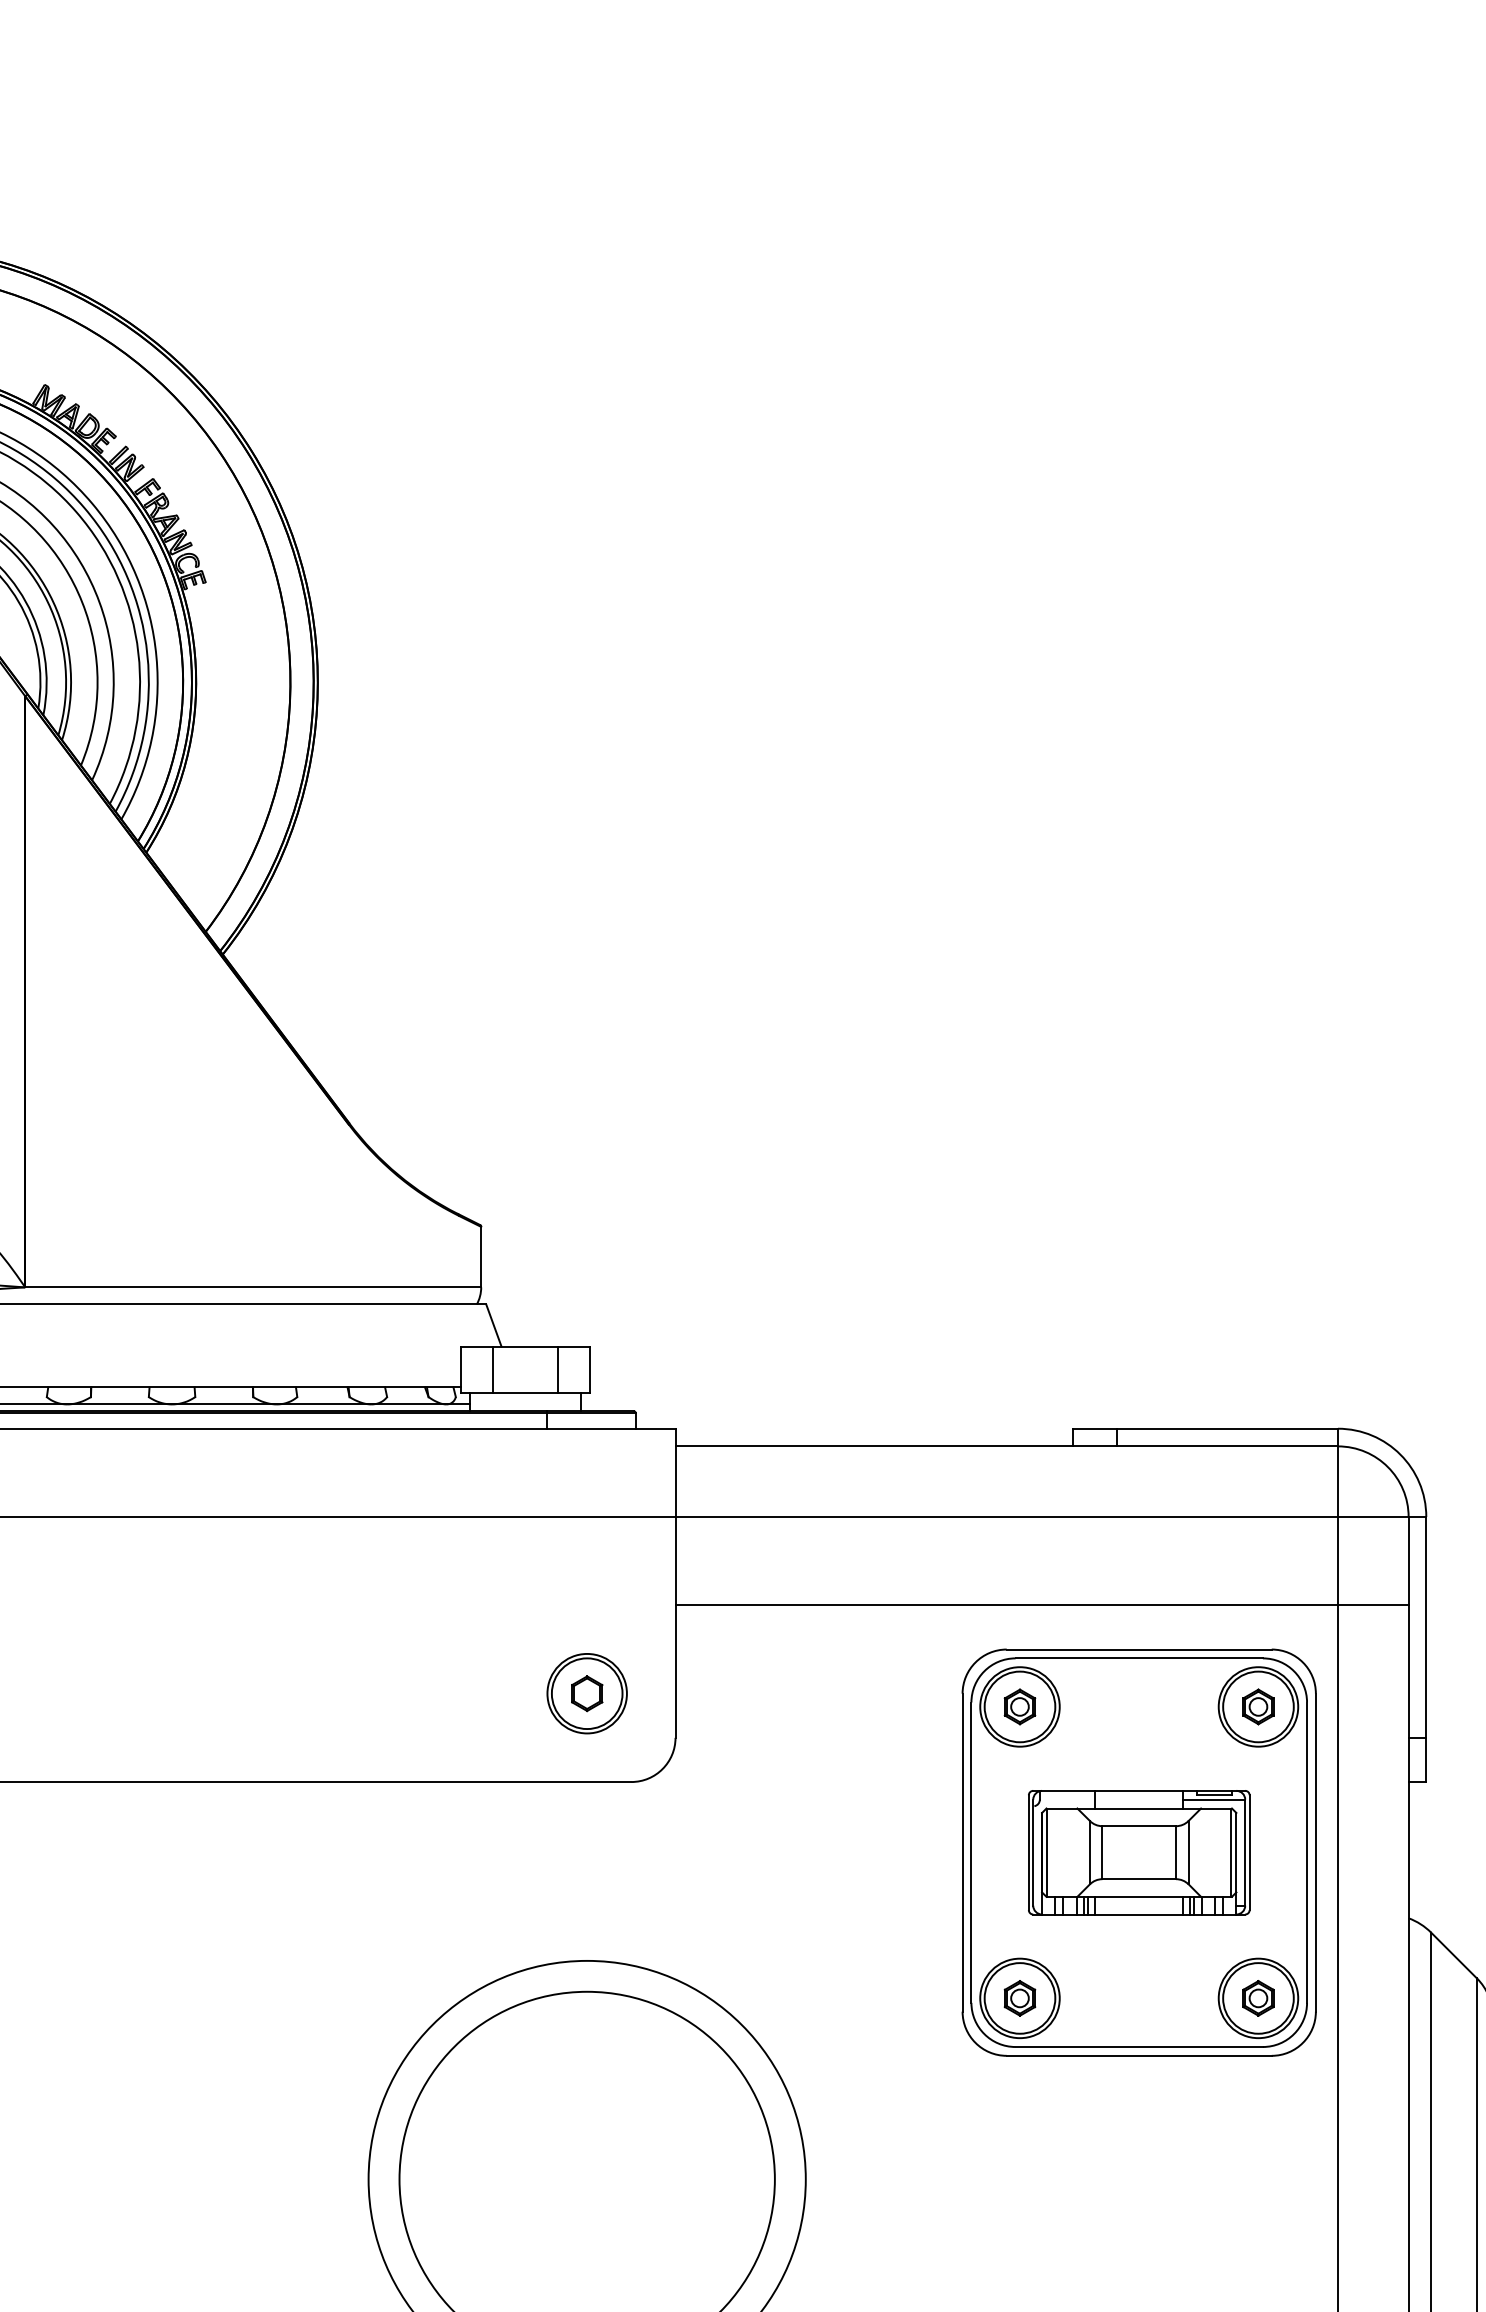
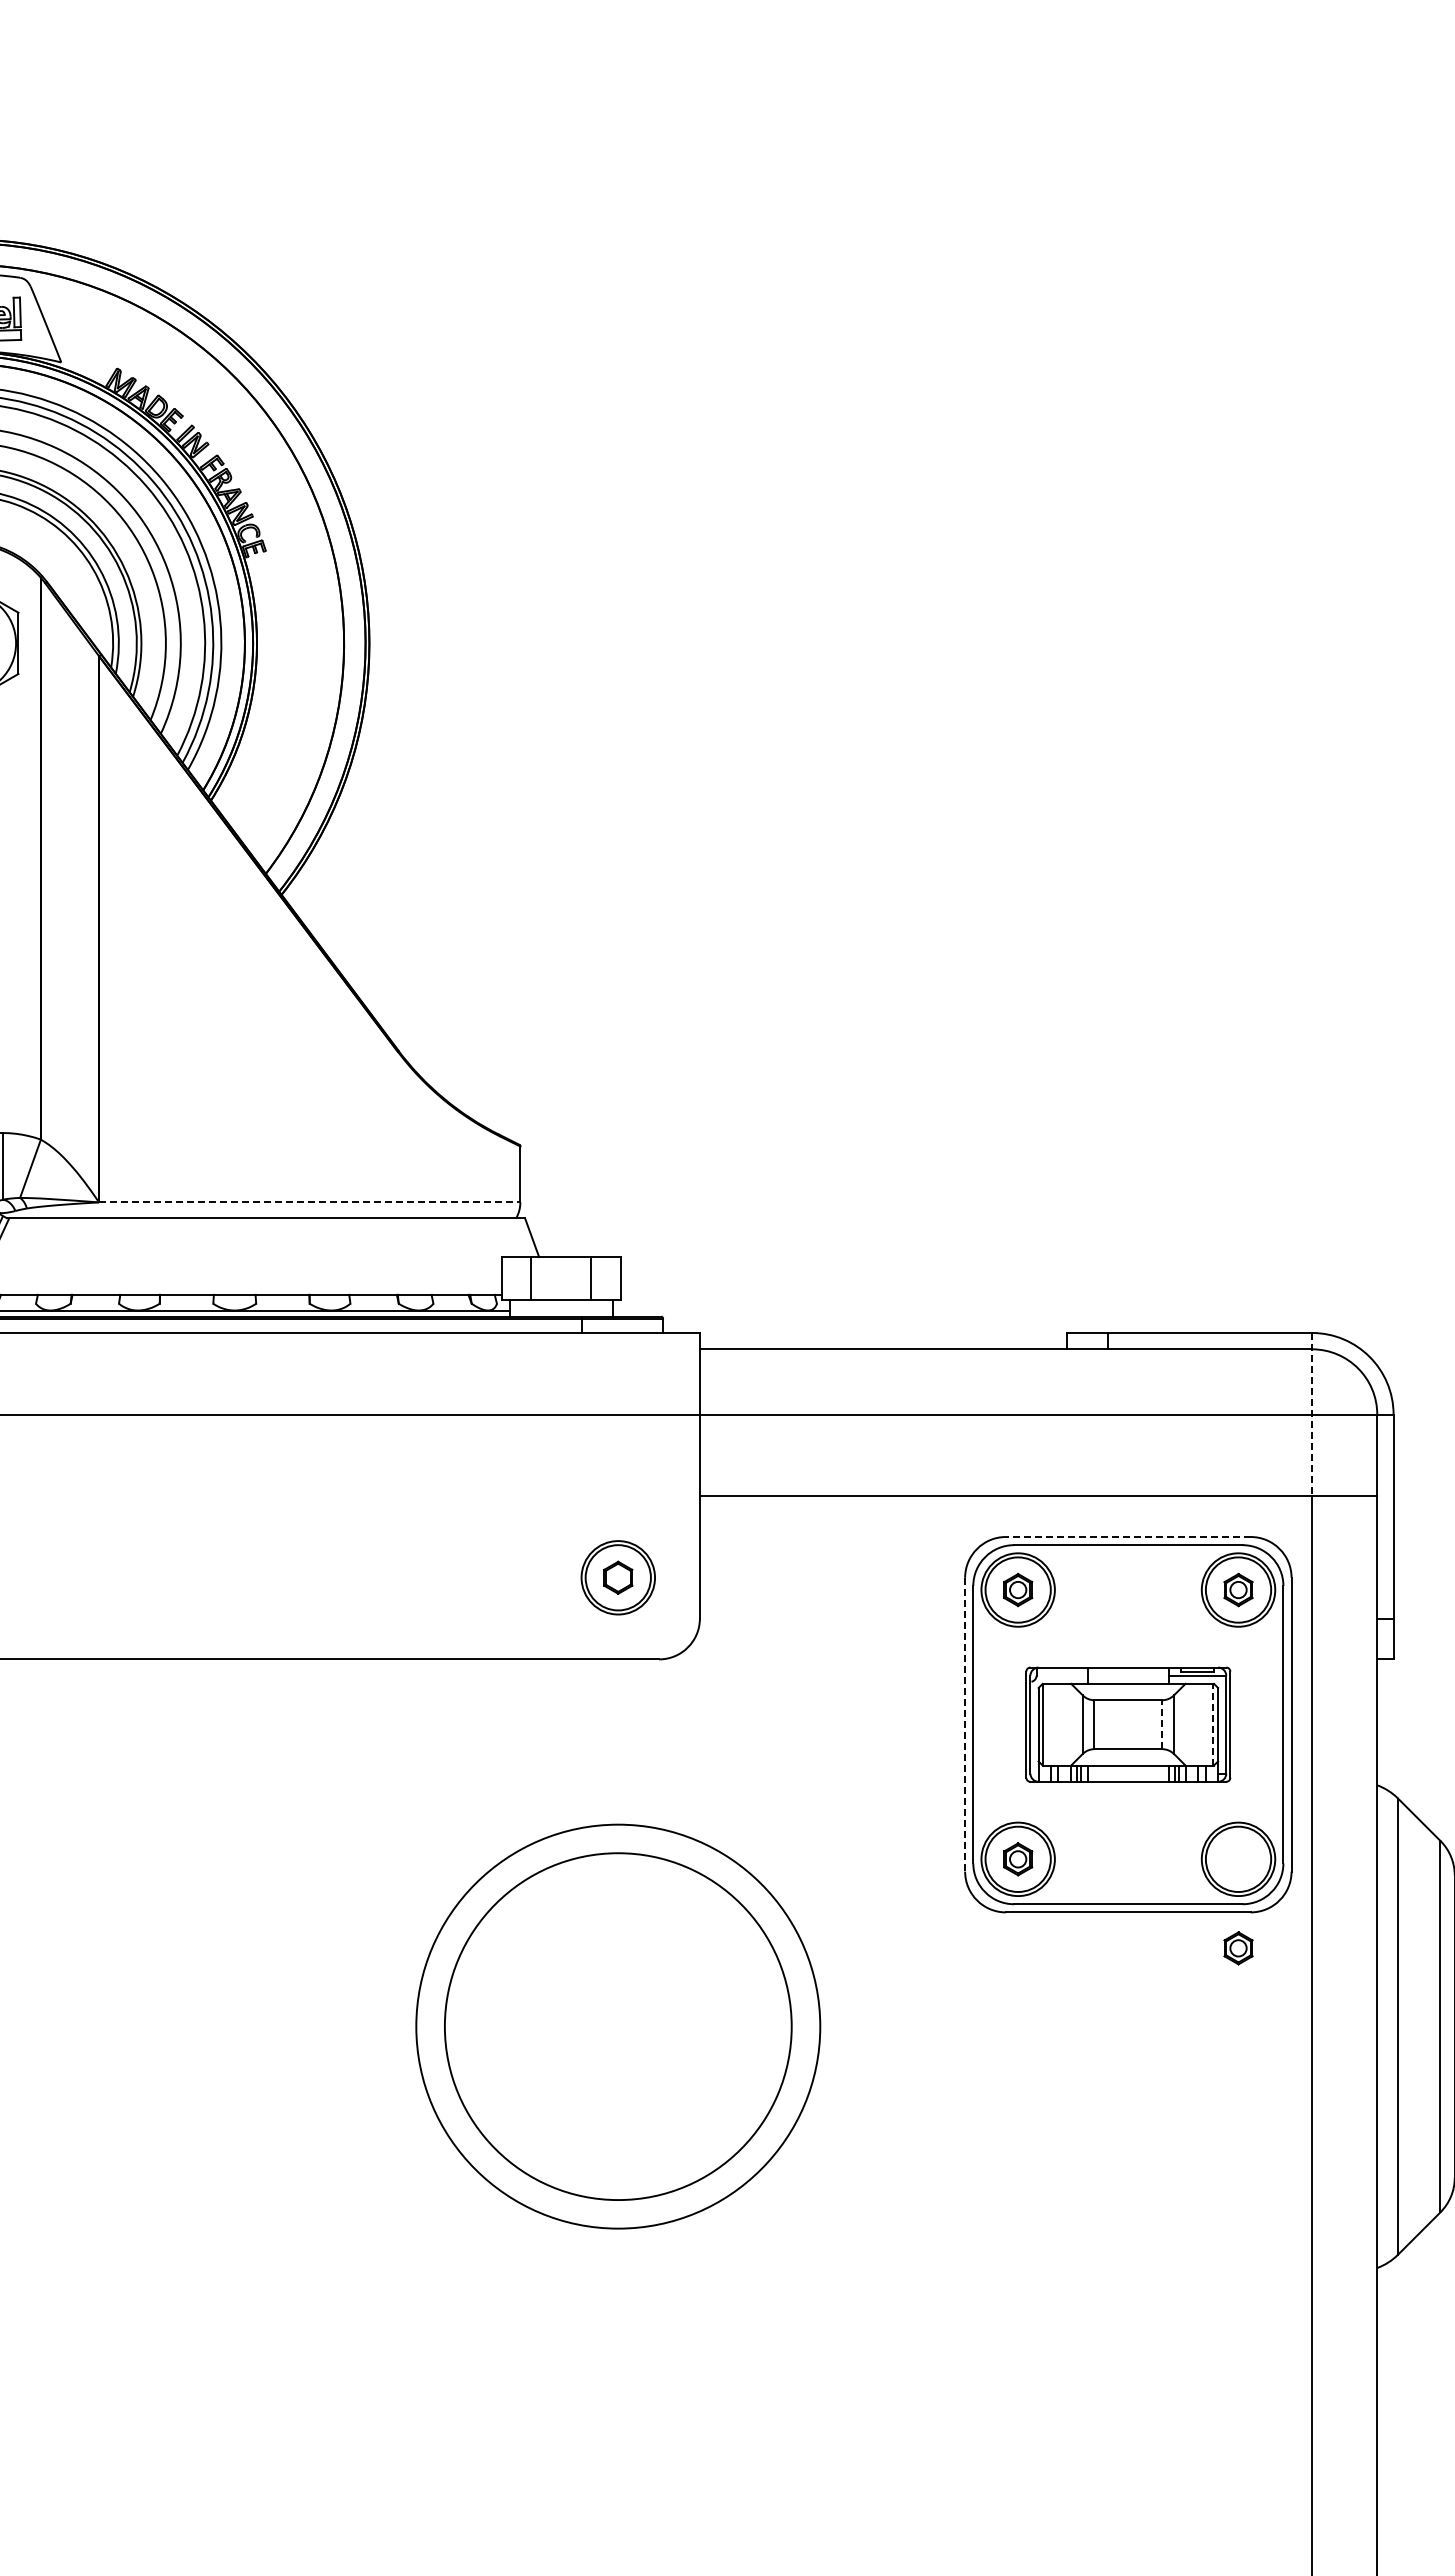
line: (252, 1287) -> (309, 1202), solid -> dashed
line: (1337, 1516) -> (1311, 1414), solid -> dashed
line: (1138, 1650) -> (1127, 1537), solid -> dashed
line: (962, 1852) -> (965, 1724), solid -> dashed
line: (1176, 1852) -> (1162, 1724), solid -> dashed
line: (1231, 1852) -> (1213, 1724), solid -> dashed
part: (1258, 1998) -> (1238, 1948), moved

